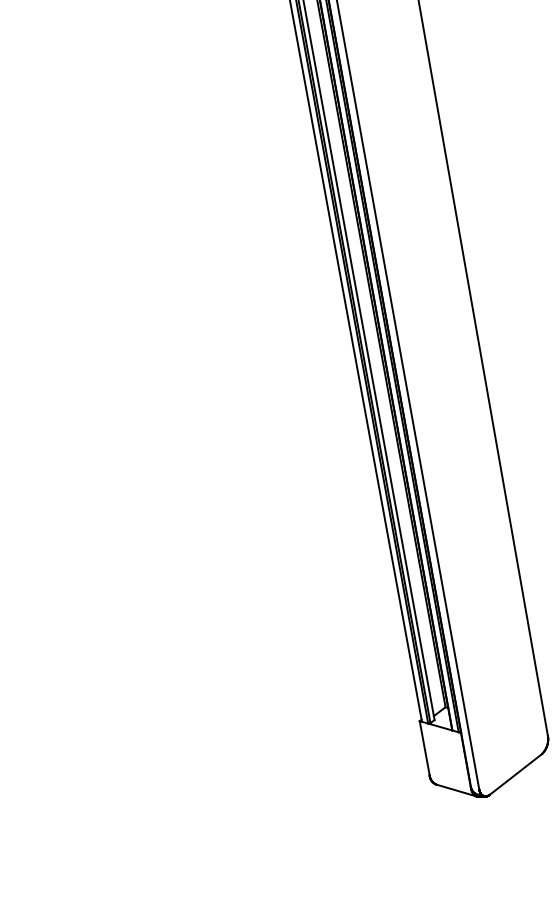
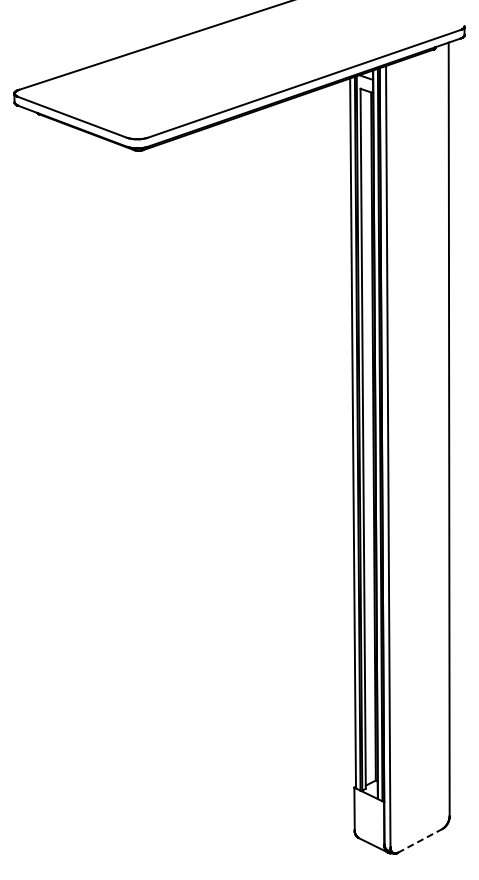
line: (516, 773) -> (420, 840), solid -> dashed

